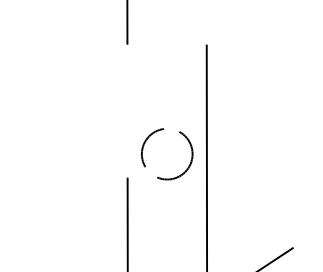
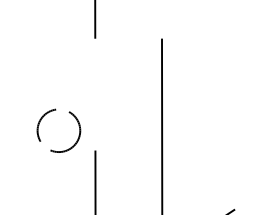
circle: (167, 154) -> (59, 131), moved

